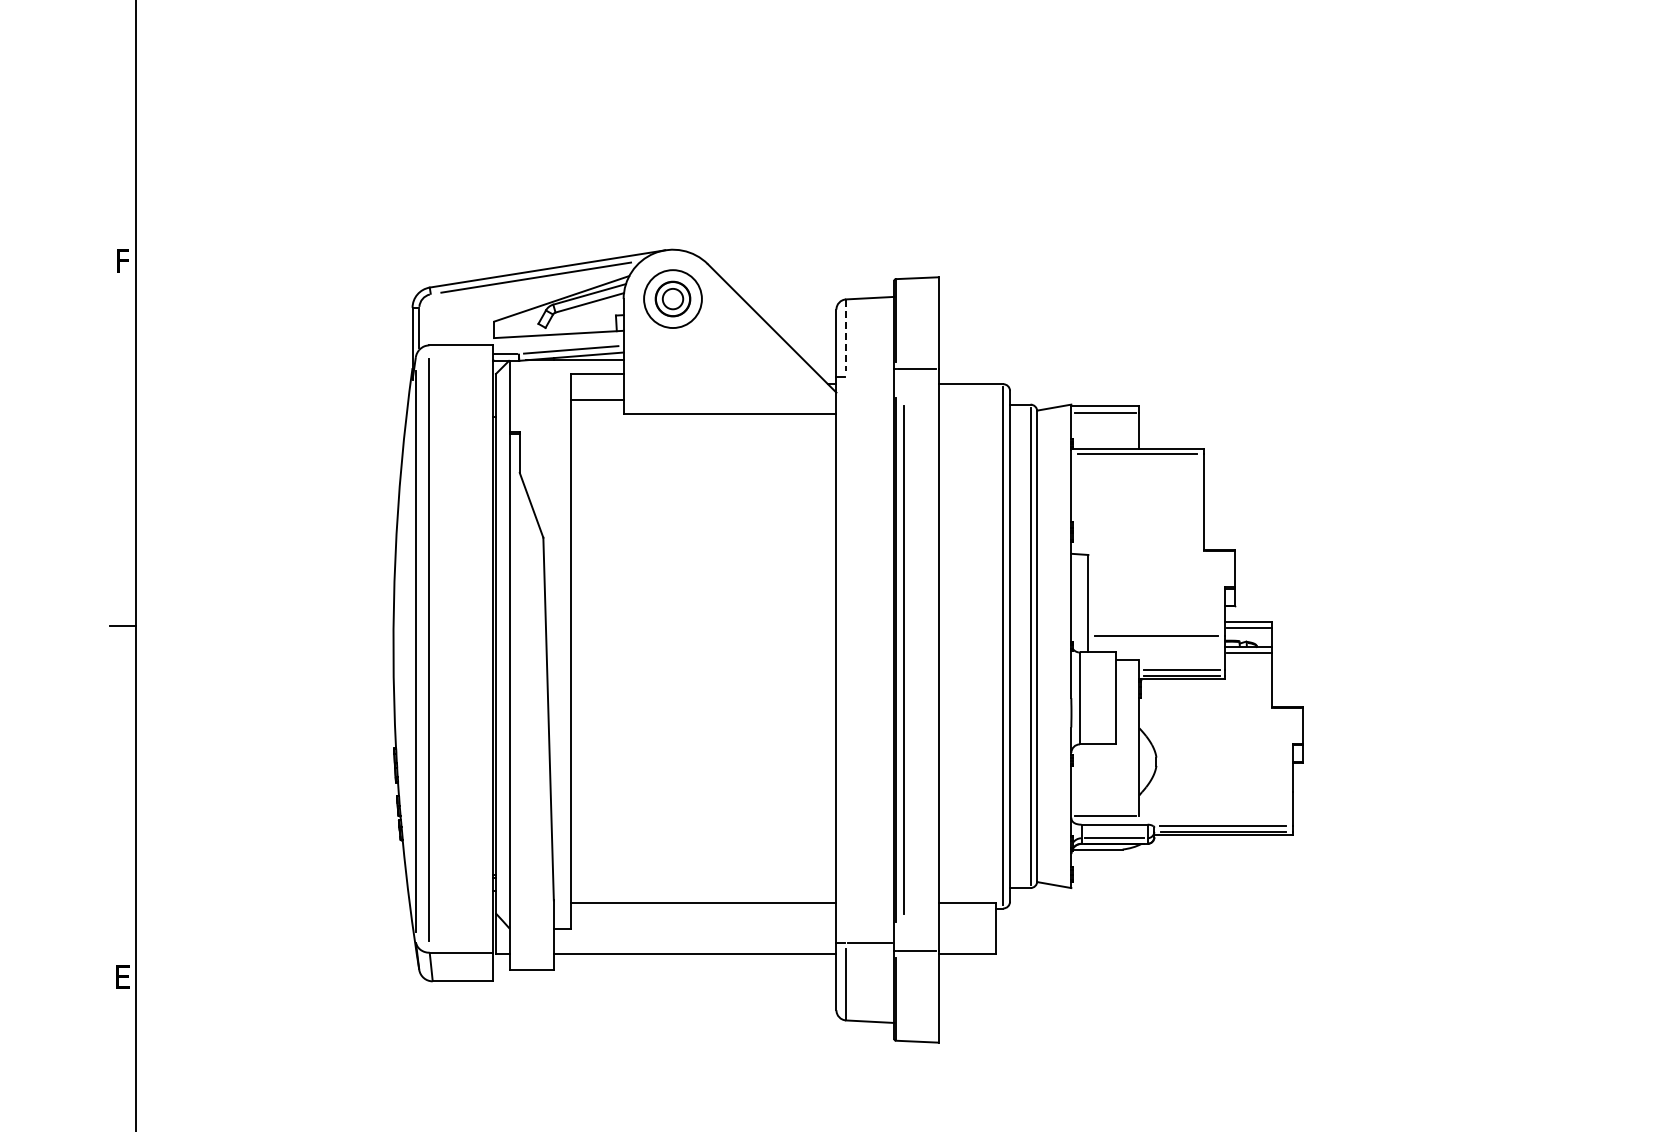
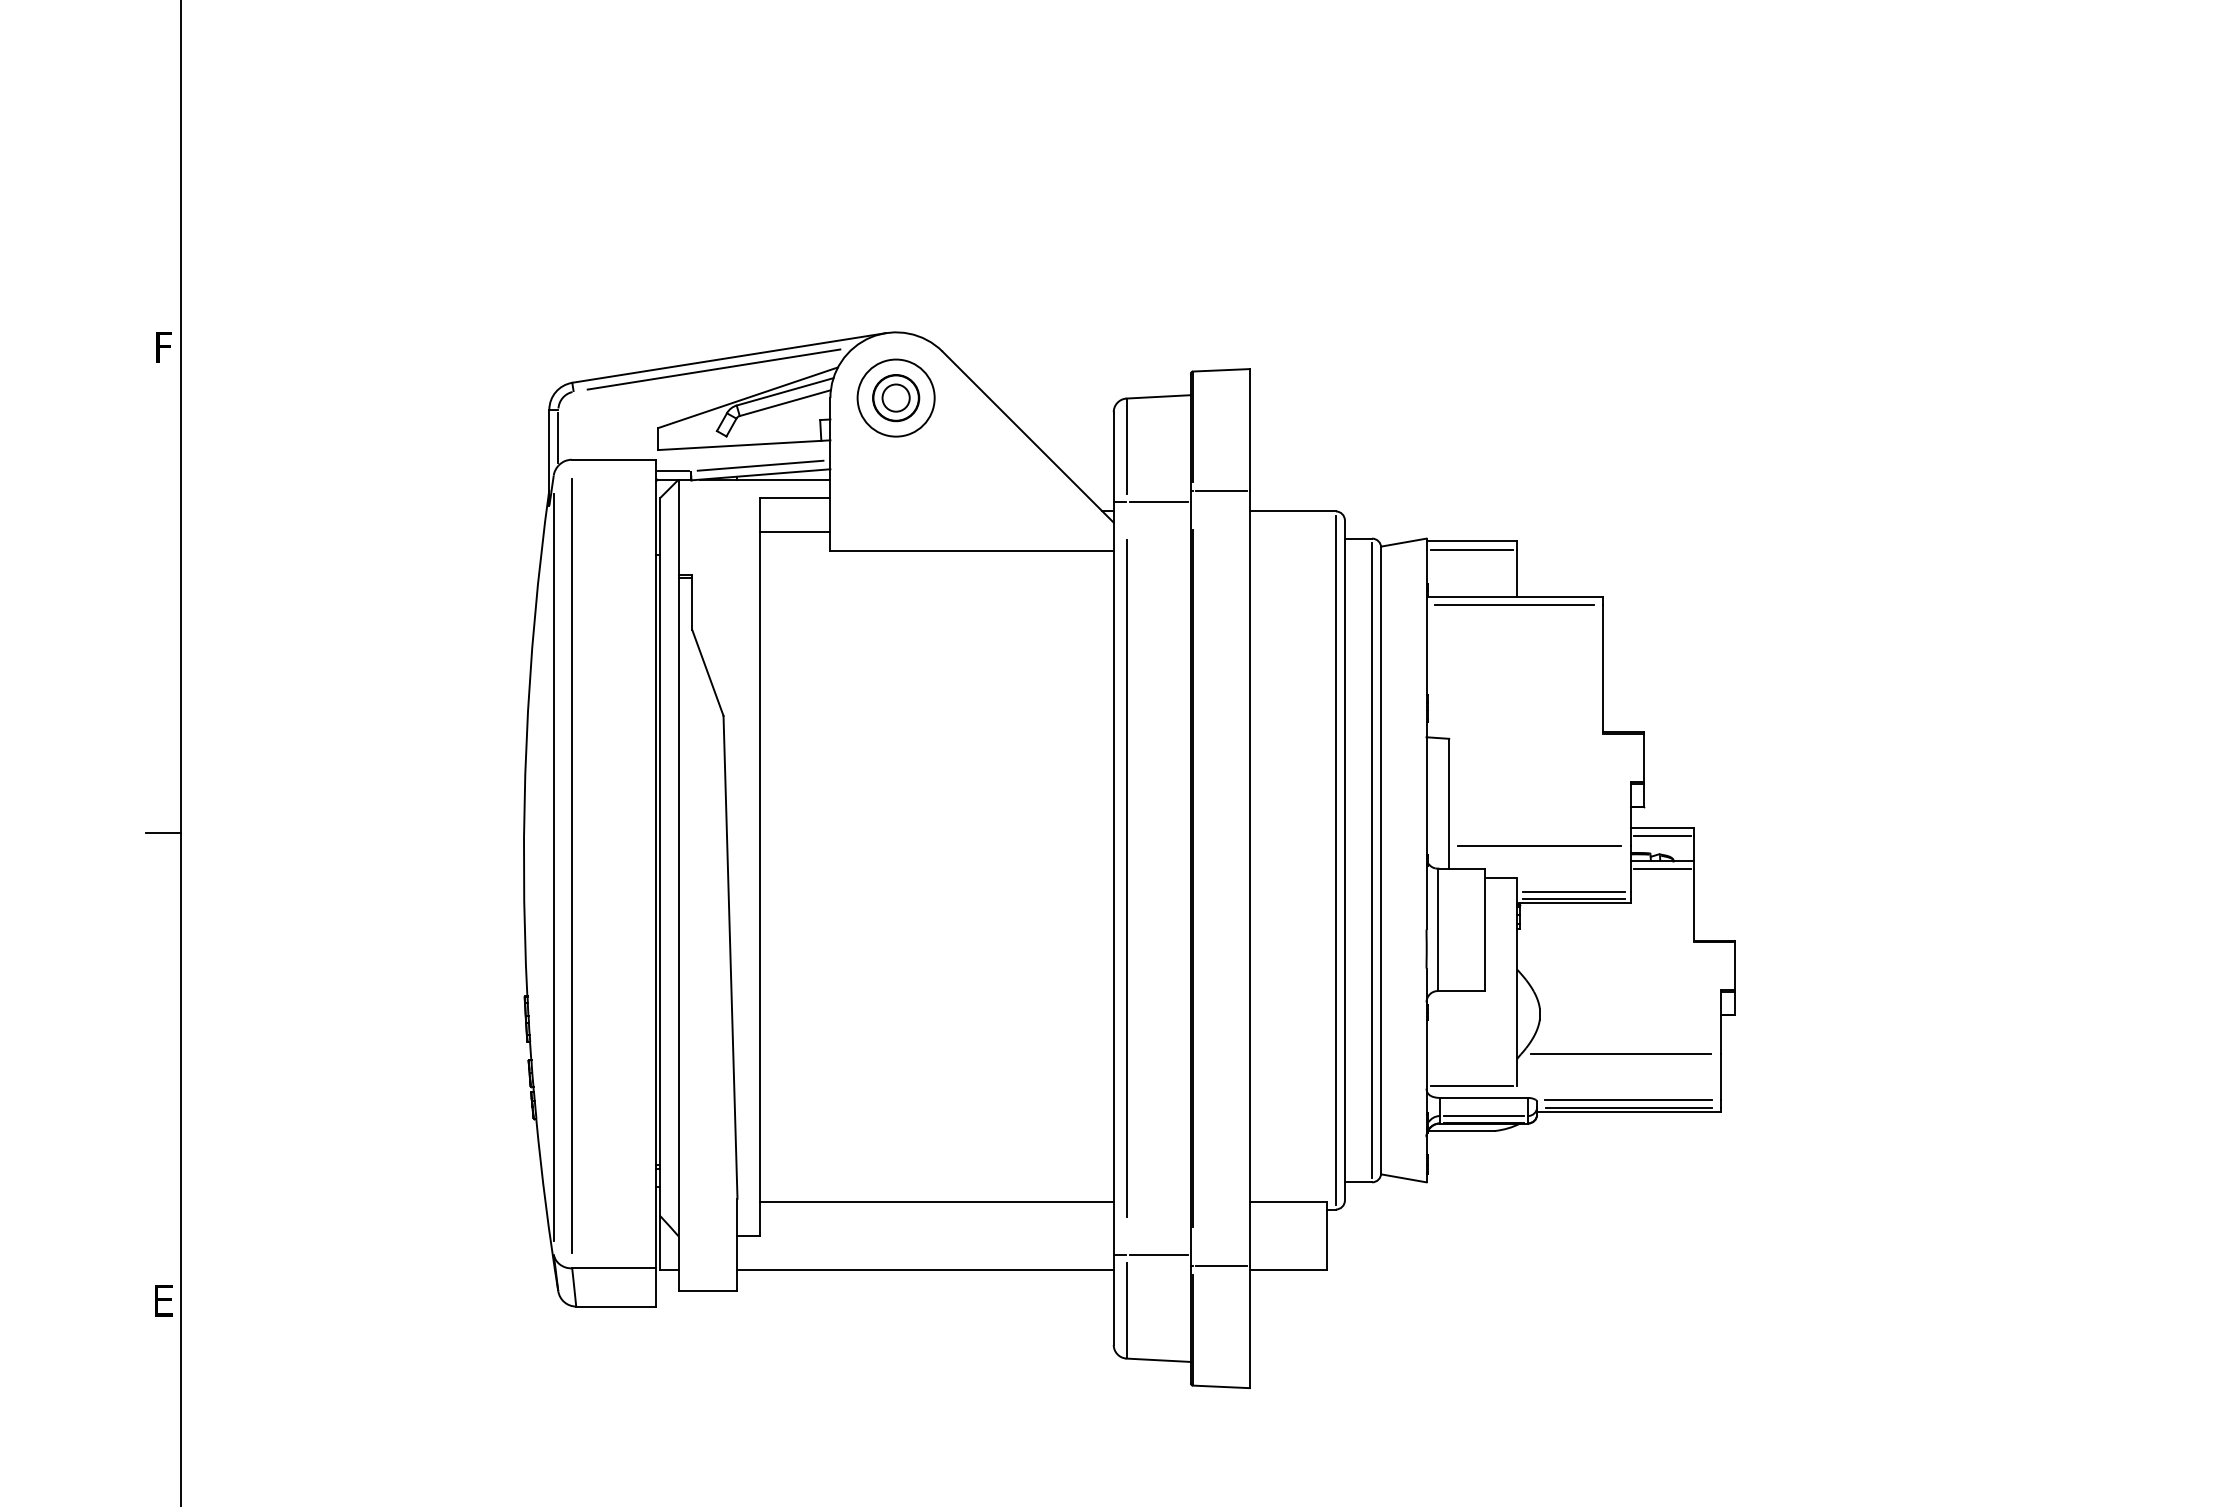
line: (846, 335) -> (1127, 446), dashed -> solid
line: (869, 377) -> (1157, 502), added
line: (903, 659) -> (1125, 877), moved
line: (1217, 792) -> (1621, 1055), added

